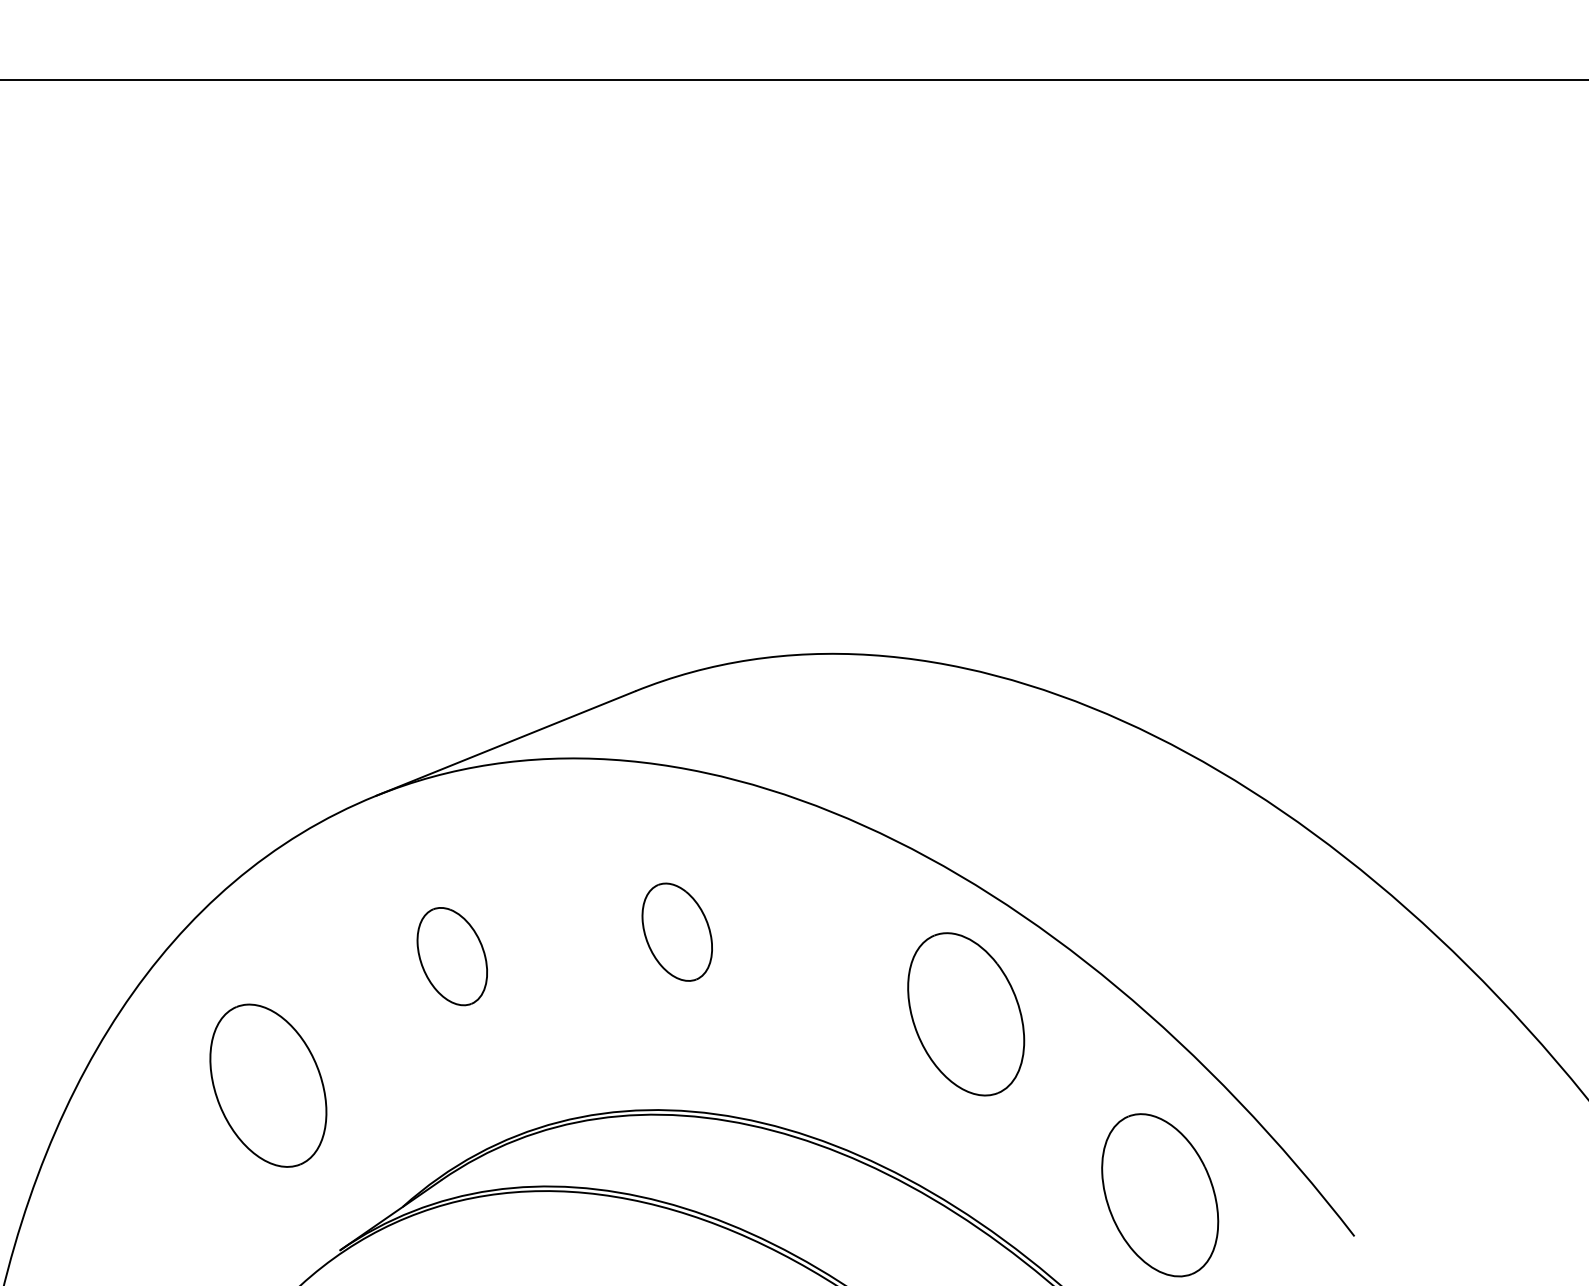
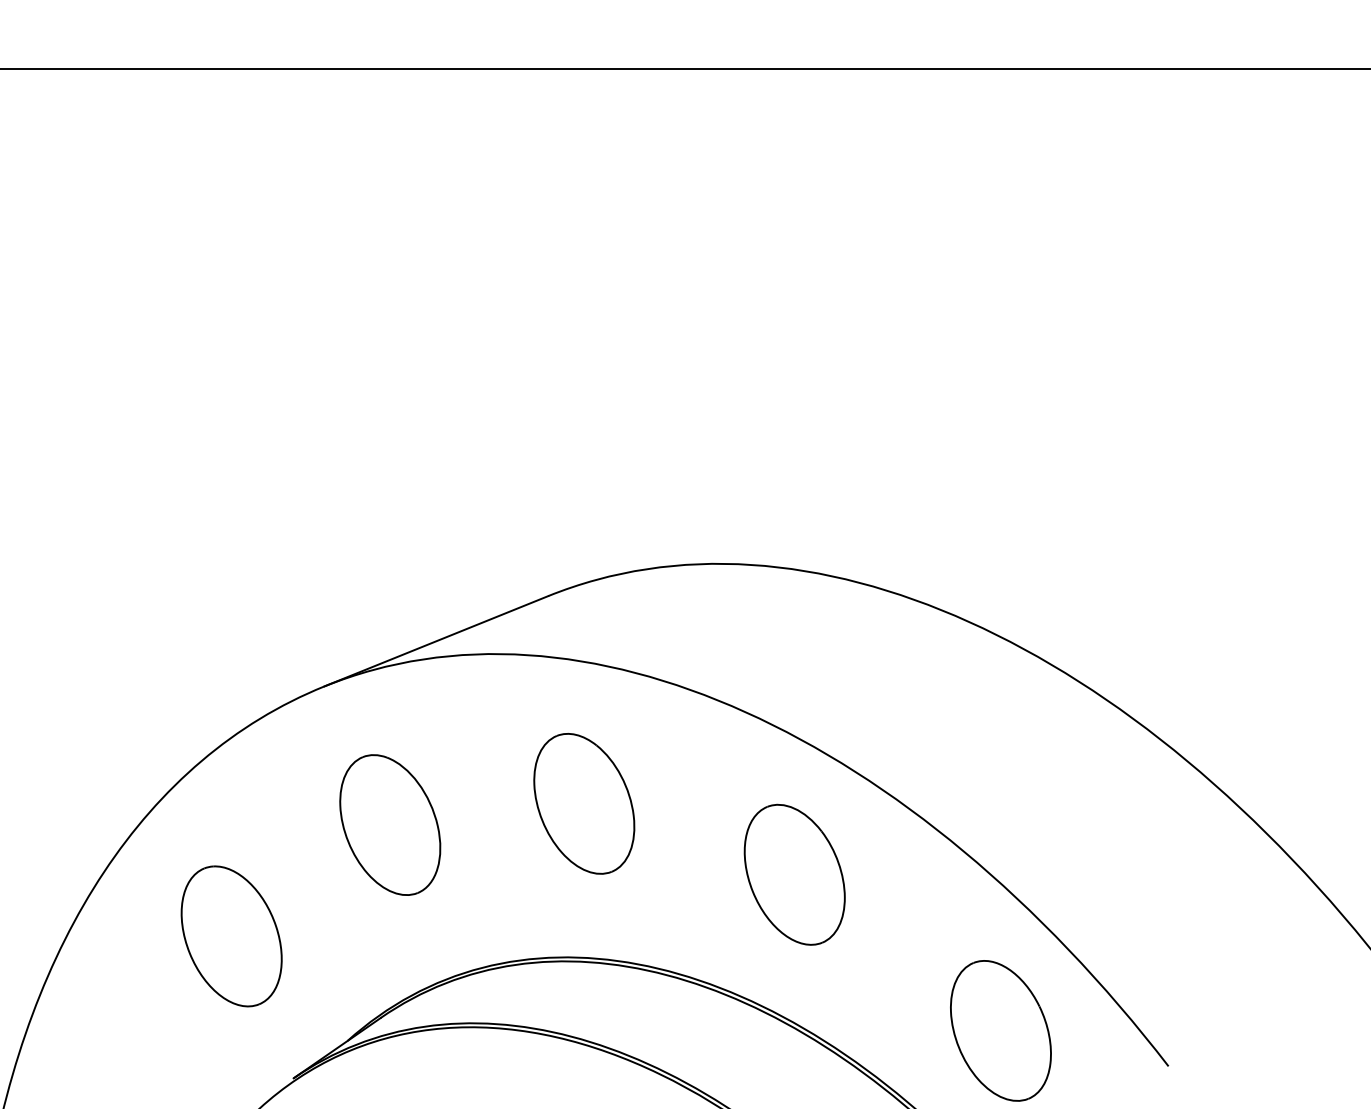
part: (677, 932) -> (584, 804), size x1.67
part: (452, 956) -> (390, 824), size x1.67
part: (966, 1014) -> (795, 874), moved

